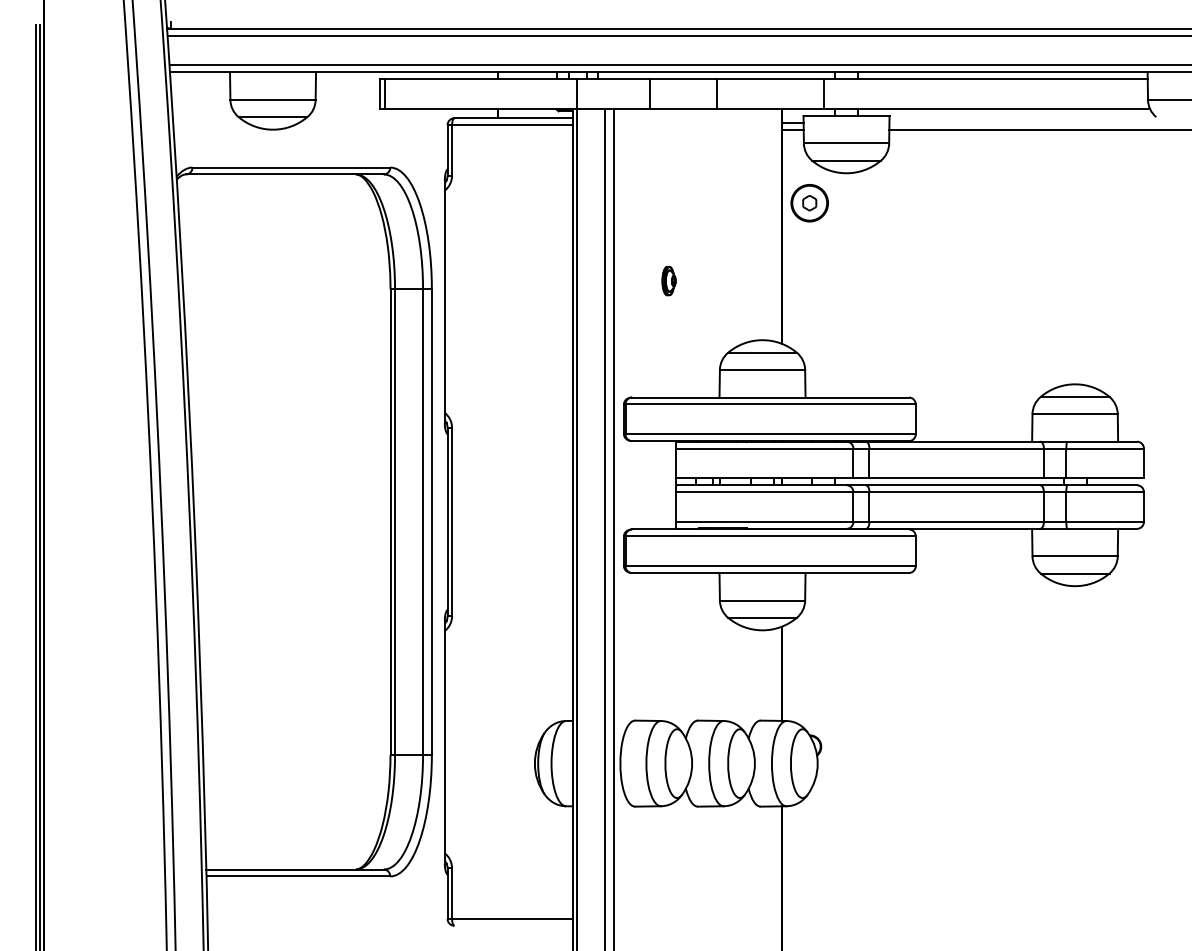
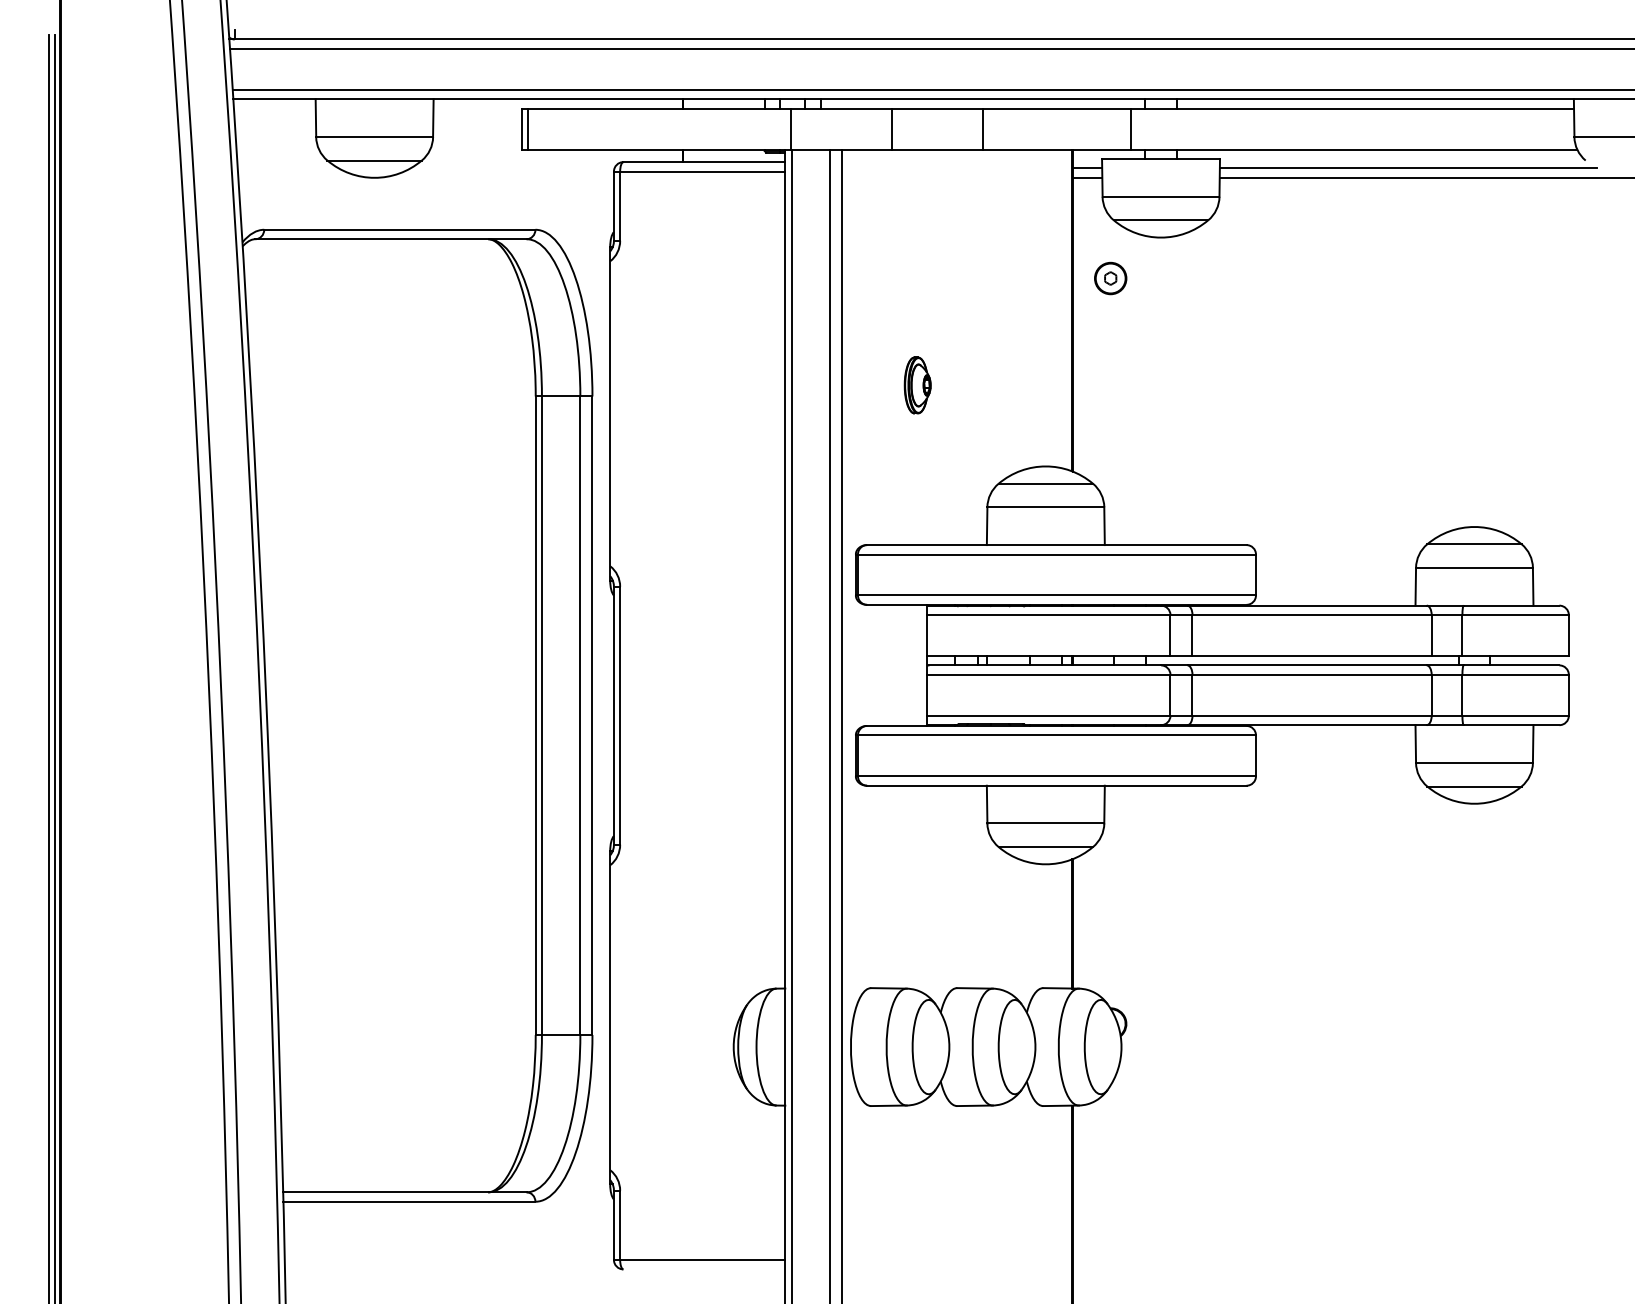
line: (1026, 122) -> (1407, 167), added
part: (809, 202) -> (1110, 277), size x0.62
part: (668, 280) -> (916, 384), size x1.43

